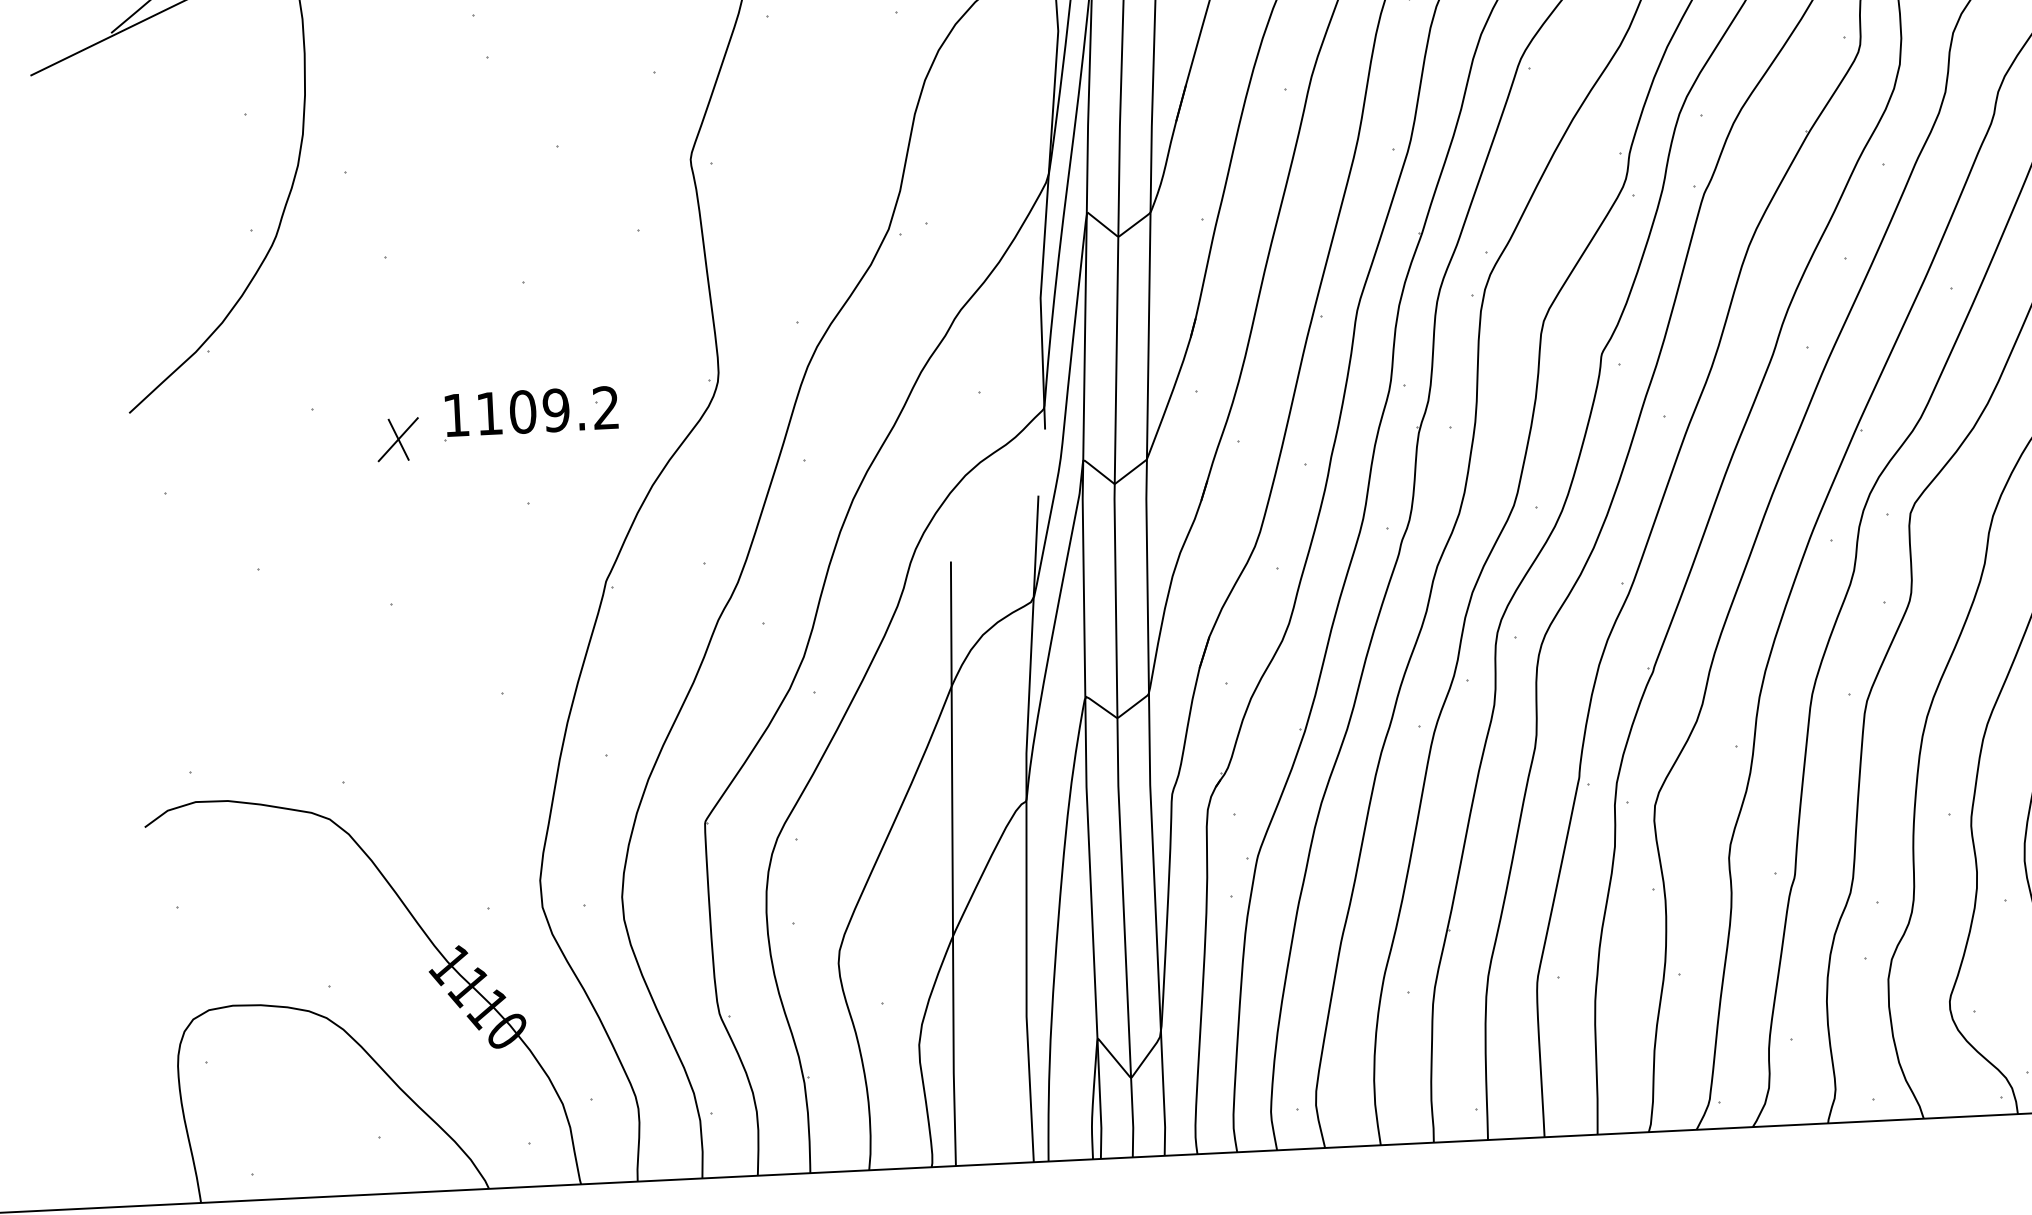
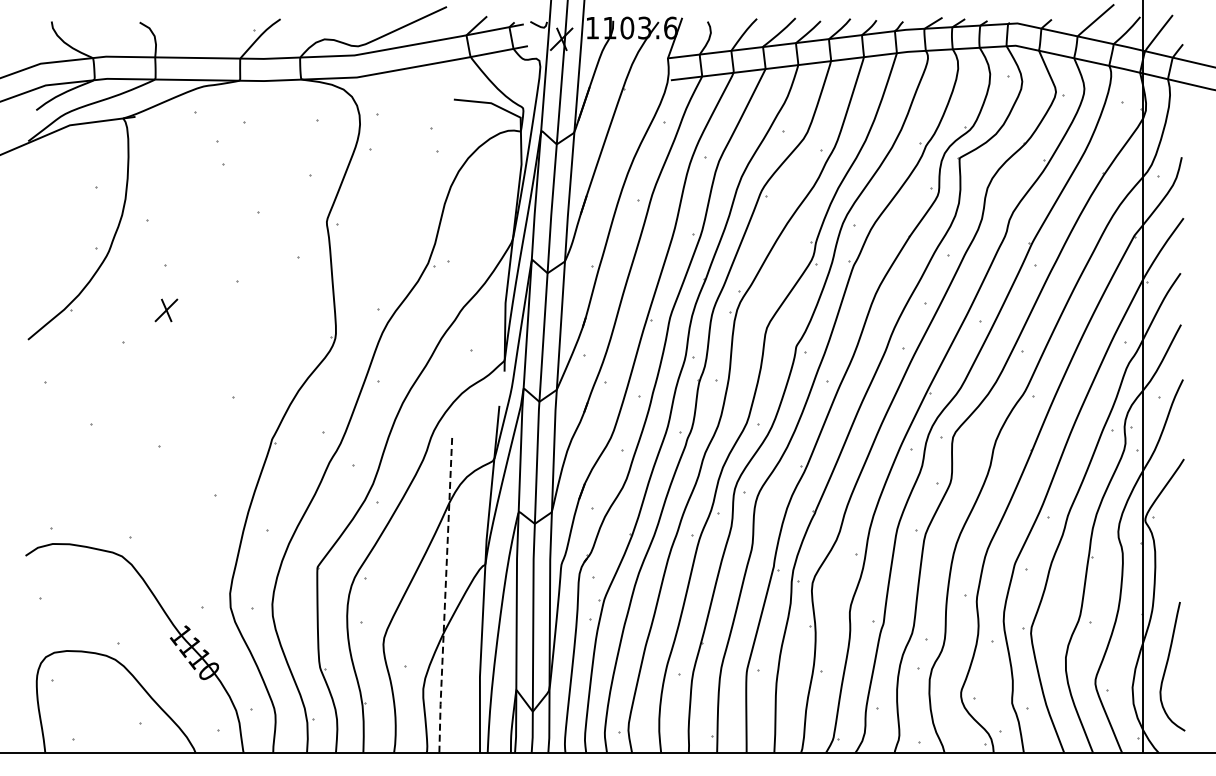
part: (529, 414) -> (236, 350), removed
part: (398, 439) -> (166, 310), moved
line: (953, 865) -> (445, 596), solid -> dashed

